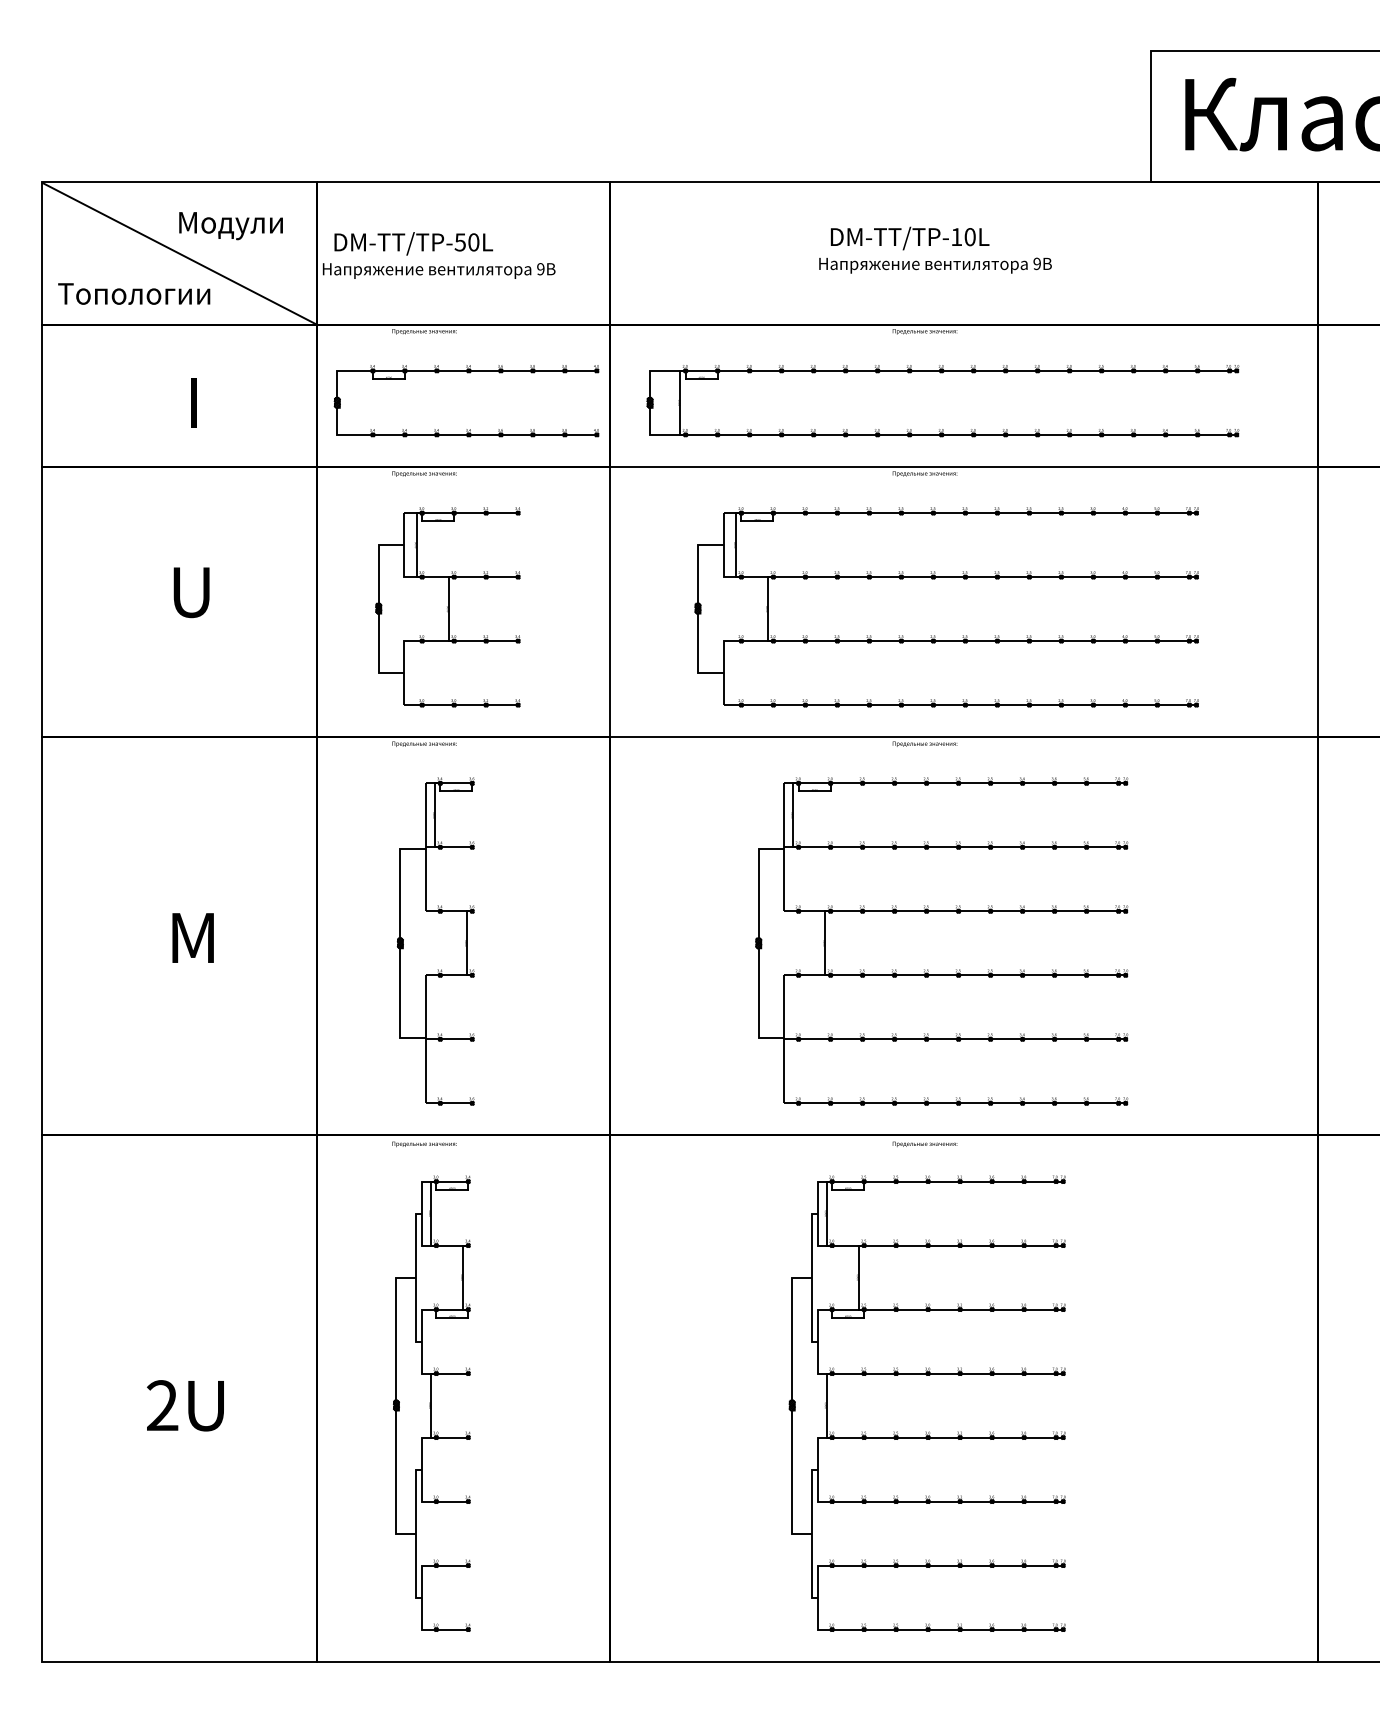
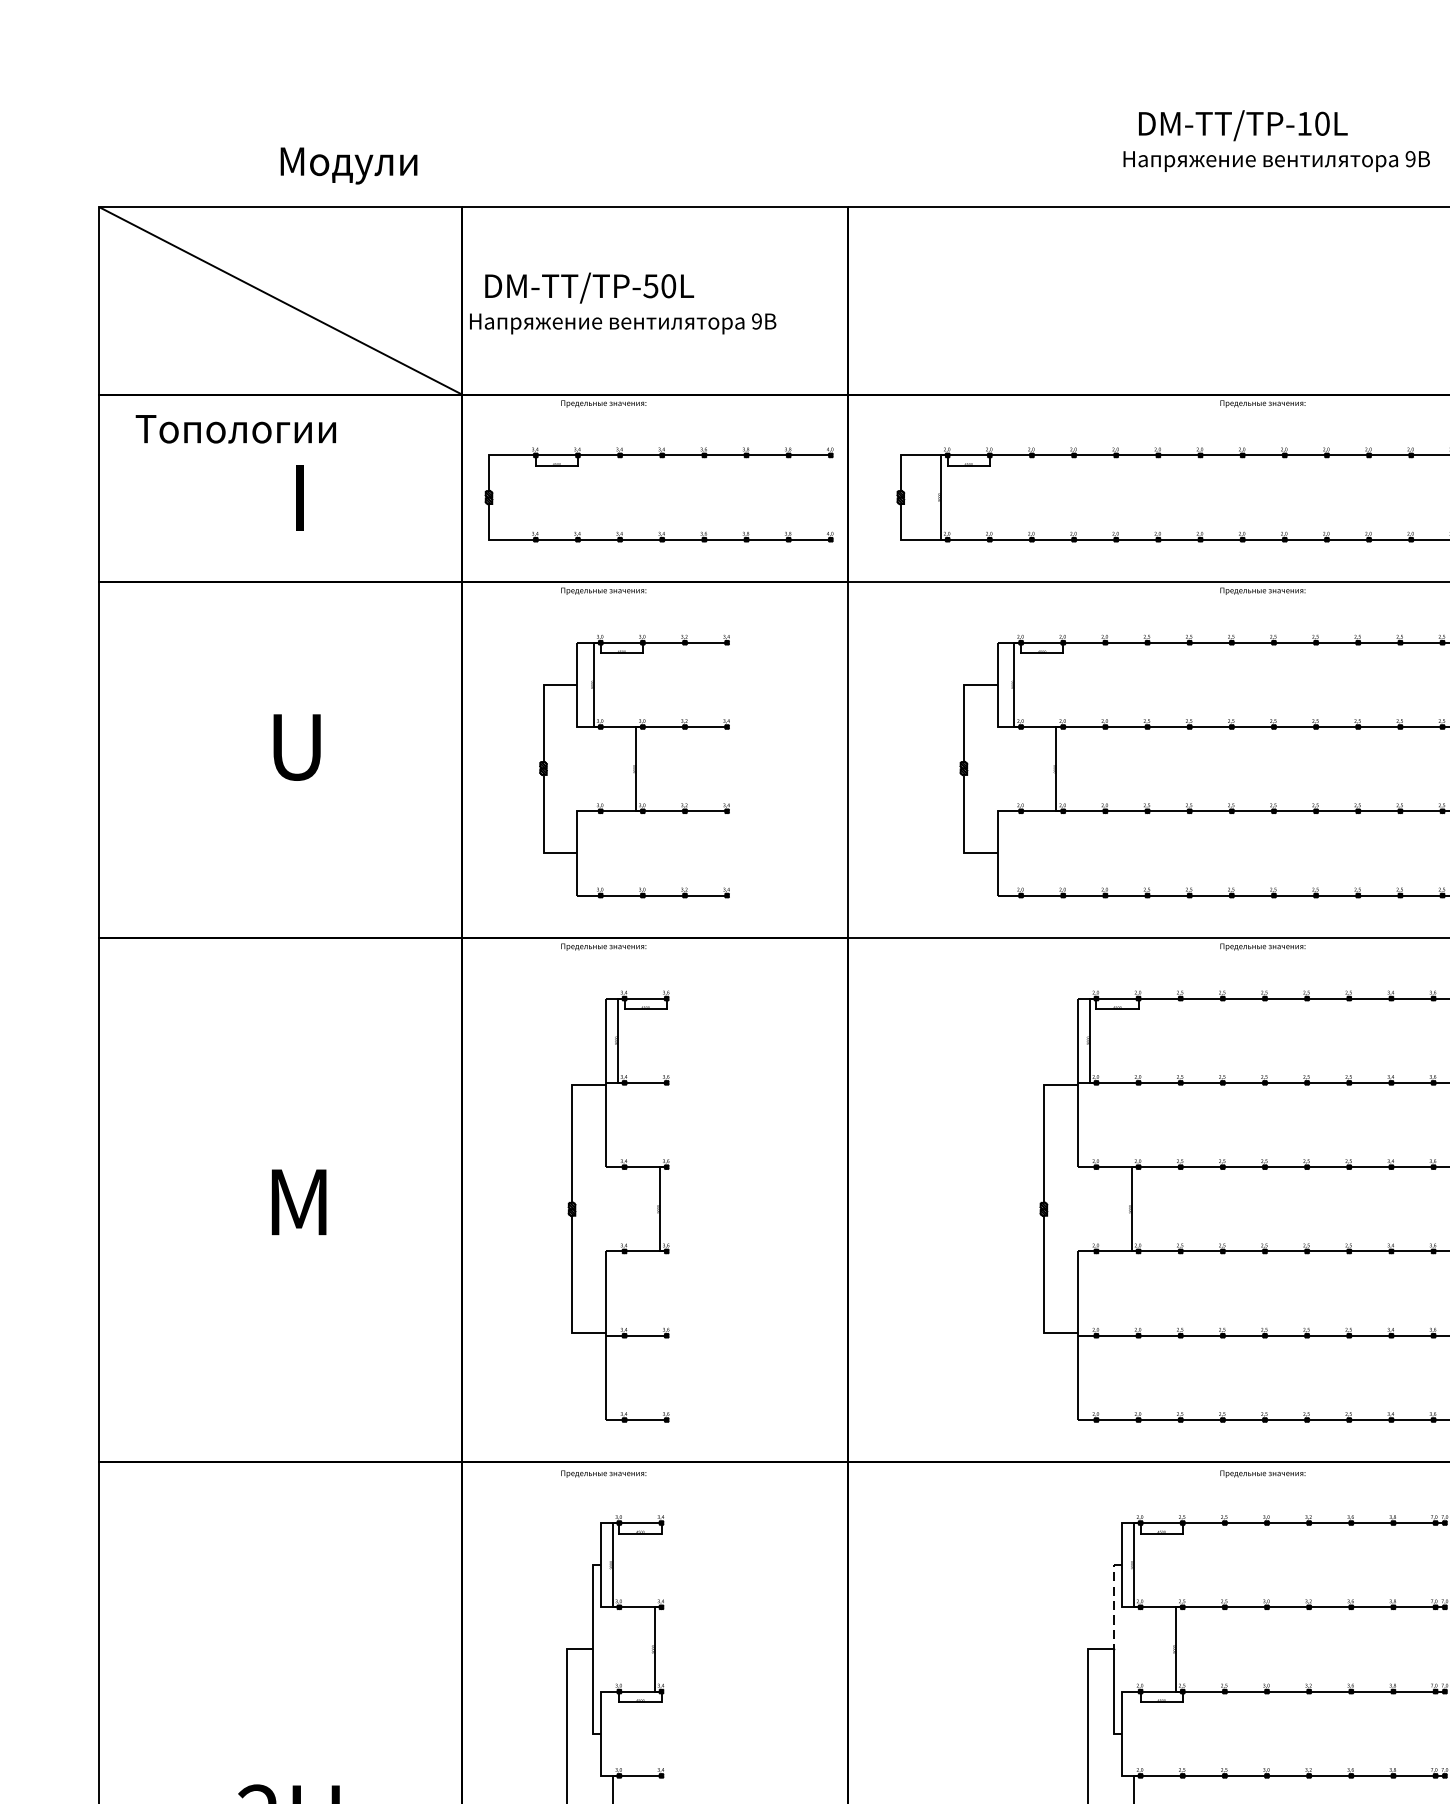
text: (230, 226) -> (348, 166), moved
text: (935, 249) -> (1276, 140), moved
text: (134, 293) -> (236, 428), moved
line: (812, 1243) -> (1114, 1604), solid -> dashed

